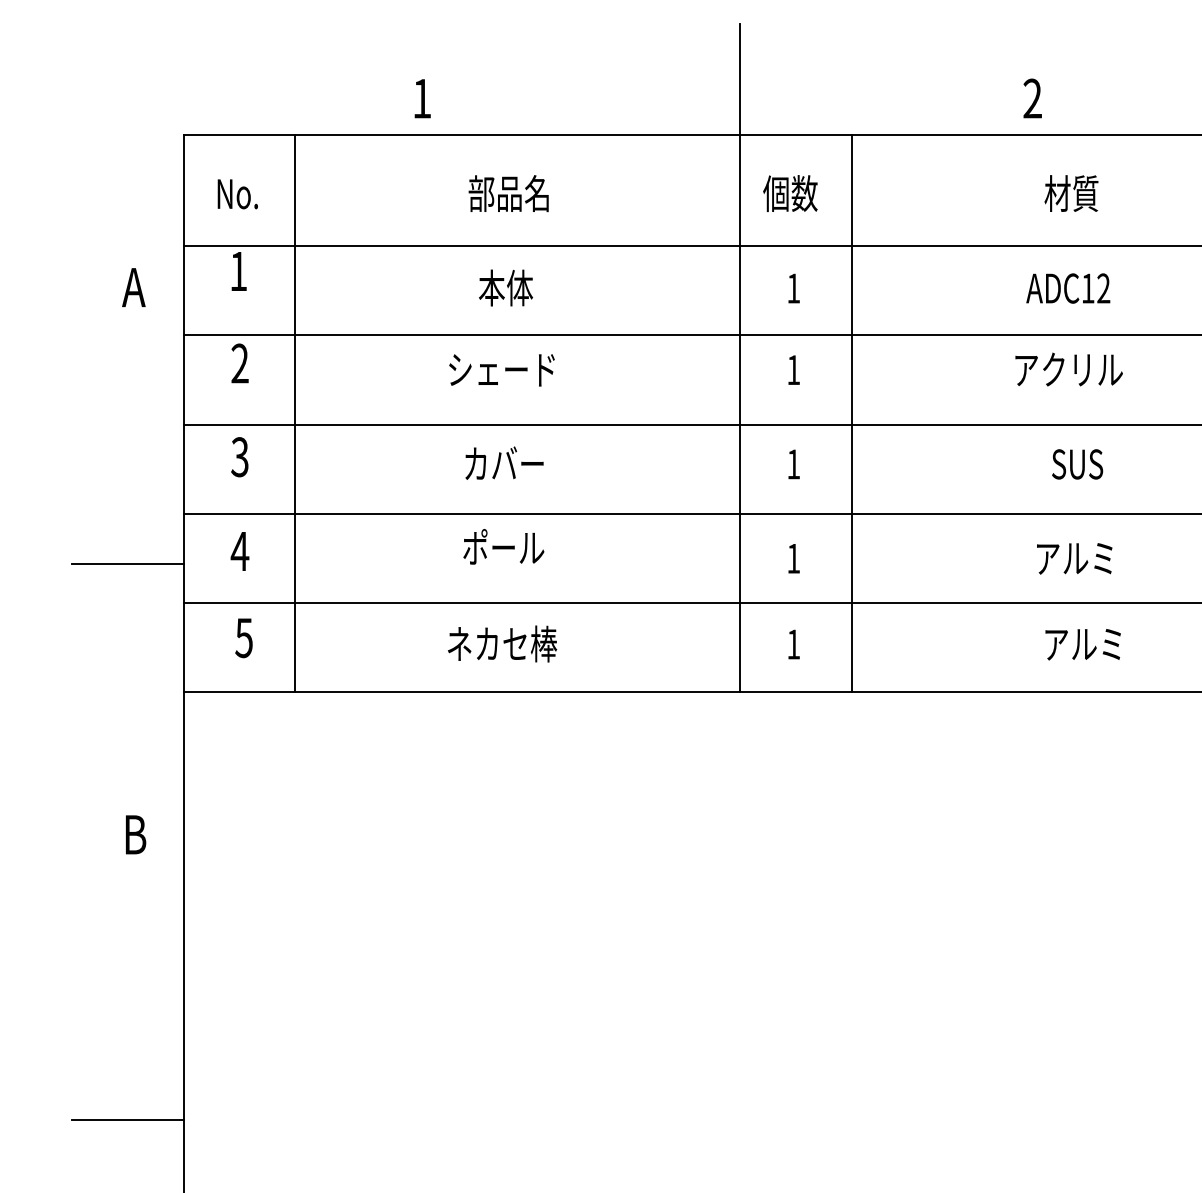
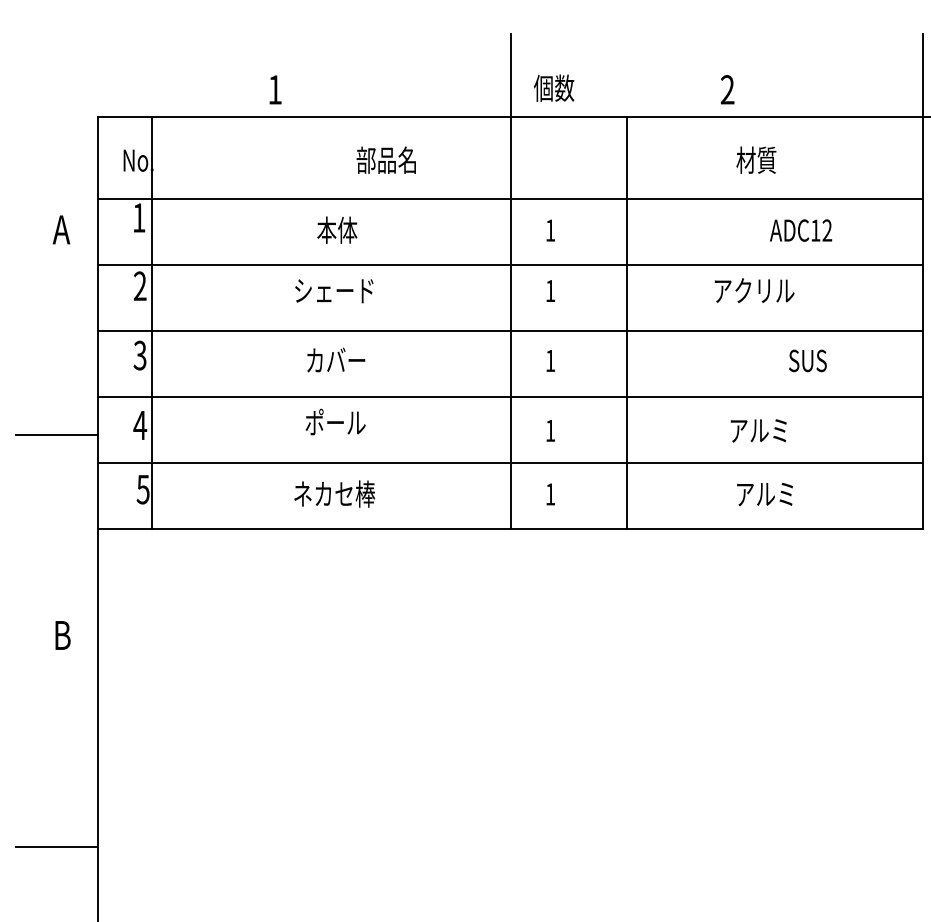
text: (507, 192) -> (385, 159), moved
text: (790, 192) -> (554, 87), moved
text: (1068, 288) -> (801, 230), moved
line: (294, 412) -> (151, 322), moved
line: (851, 412) -> (627, 322), moved
text: (1077, 463) -> (807, 360), moved

